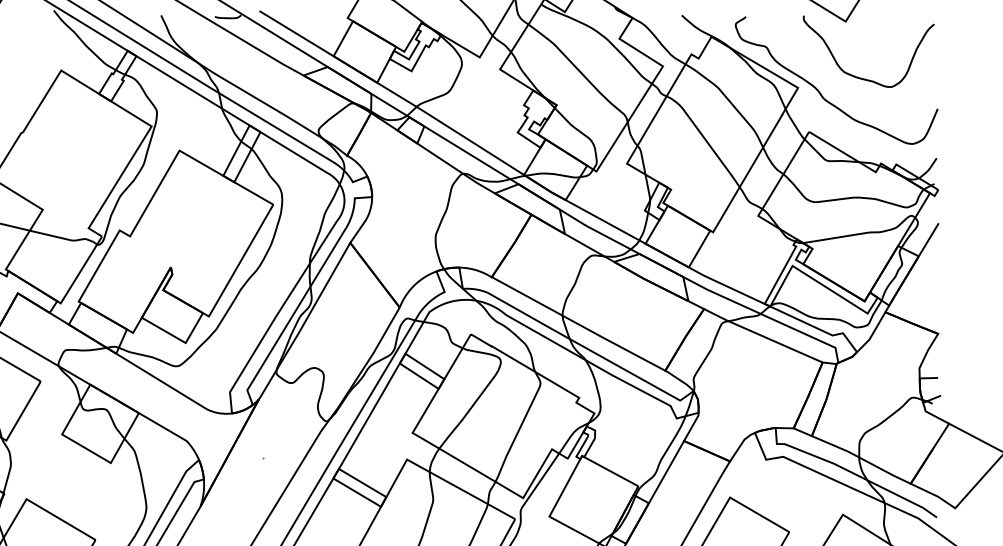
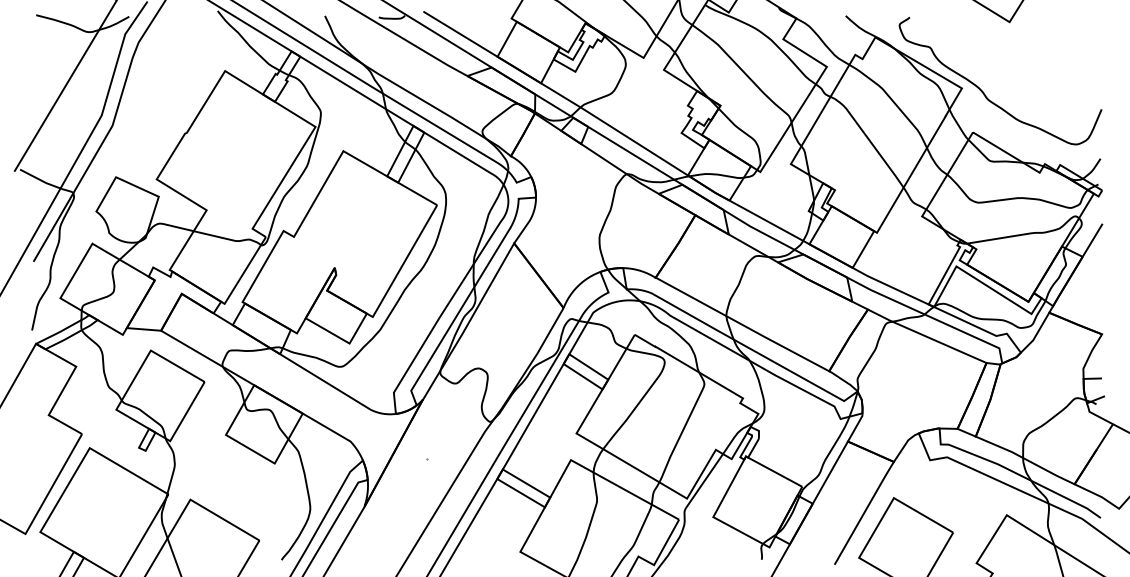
curve: (863, 77) -> (1027, 78), removed

